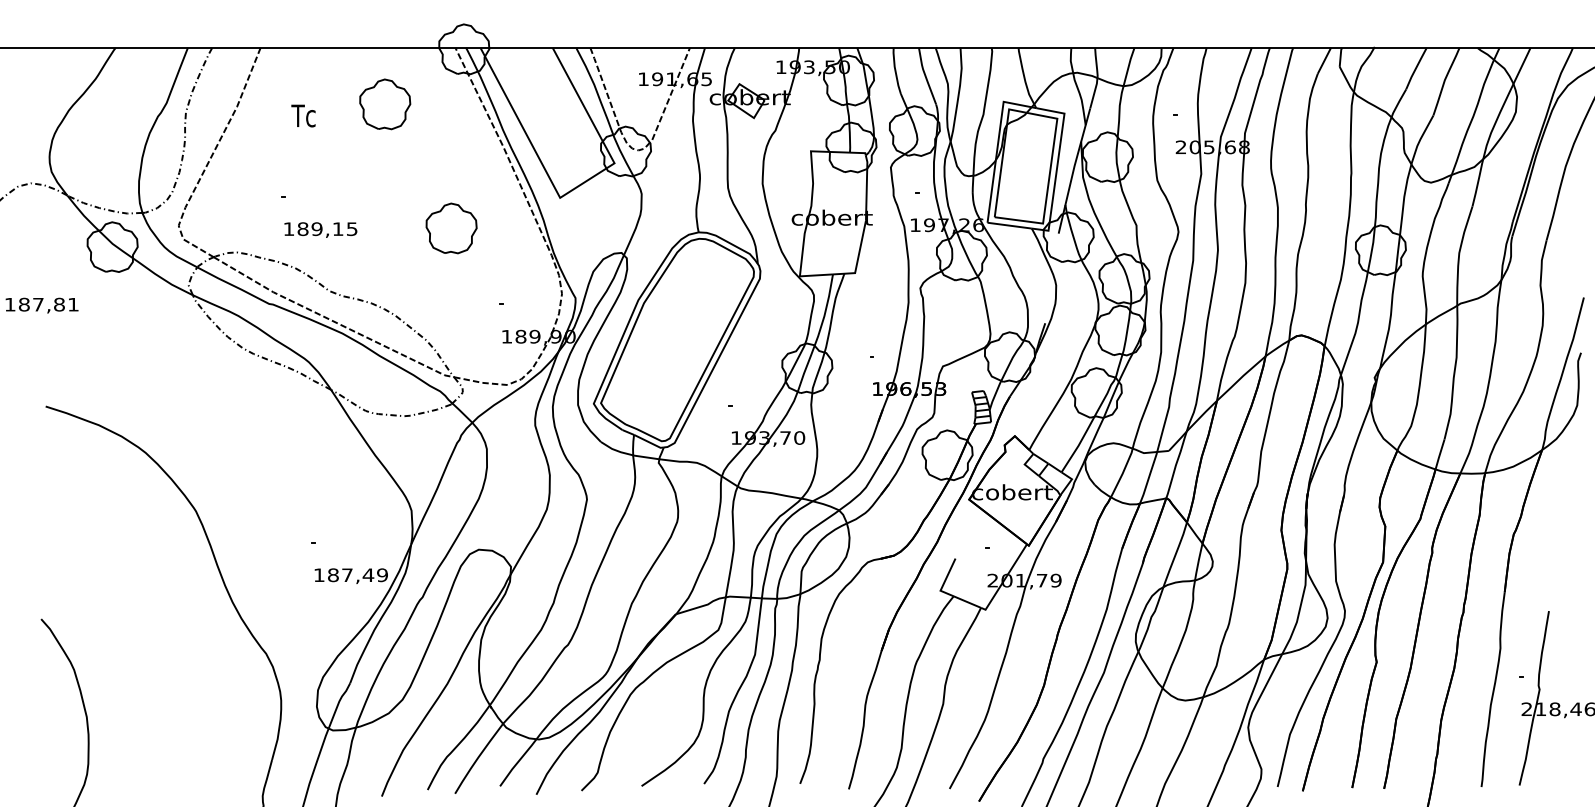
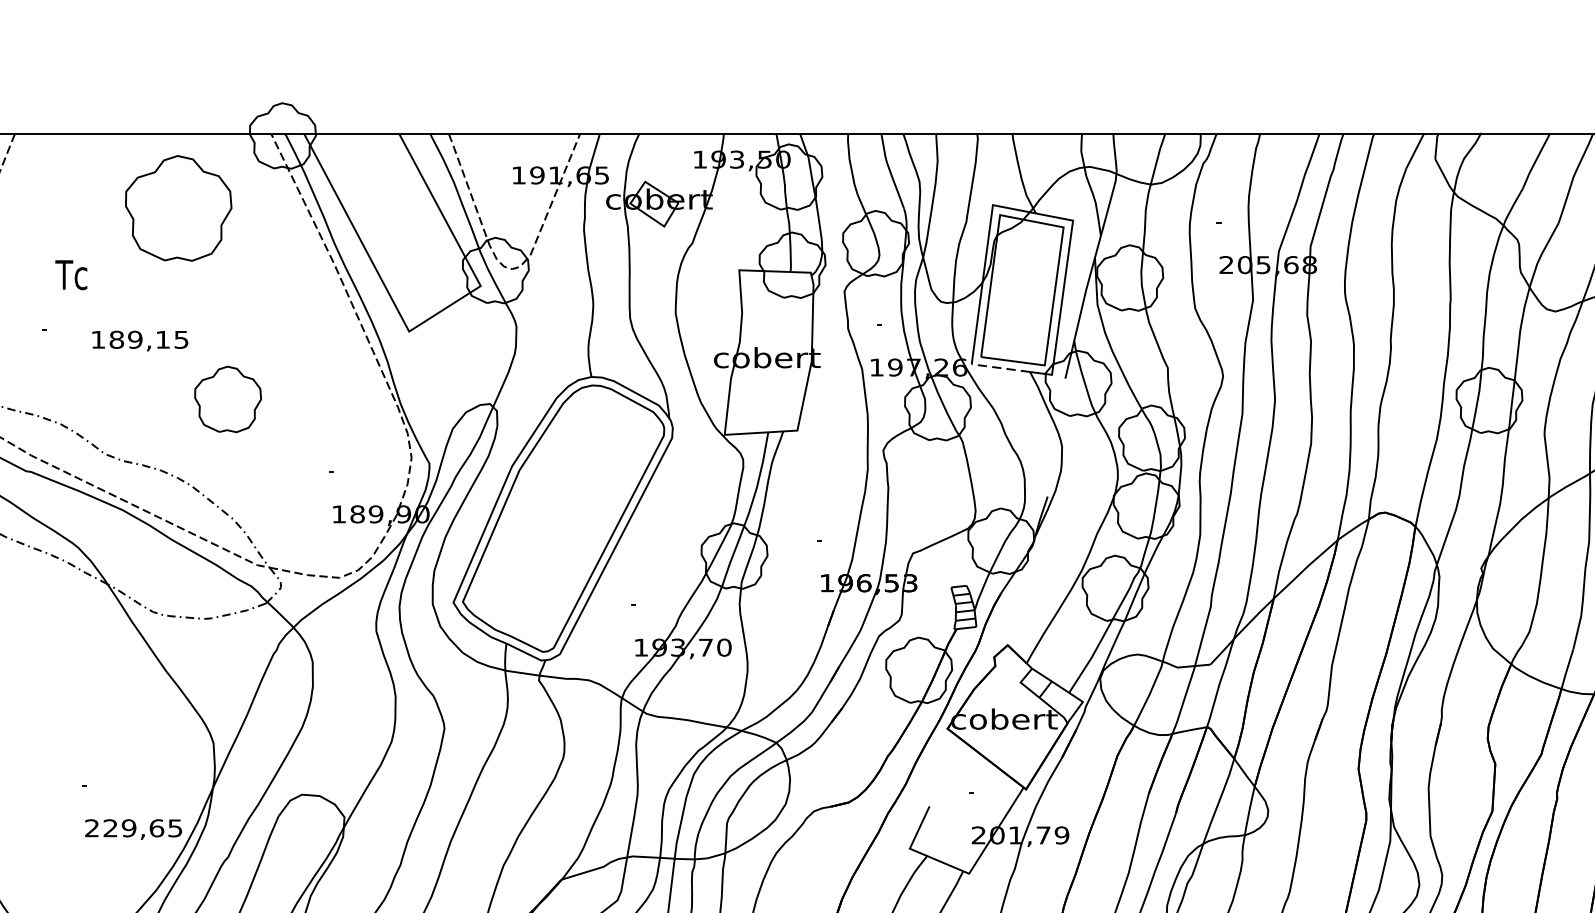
part: (385, 104) -> (179, 208), size x1.6
text: (303, 115) -> (71, 274), moved
line: (1009, 225) -> (1000, 367), solid -> dashed
part: (451, 228) -> (227, 399), moved
text: (320, 229) -> (139, 340), moved
text: (350, 575) -> (133, 828), 187,49 -> 229,65

